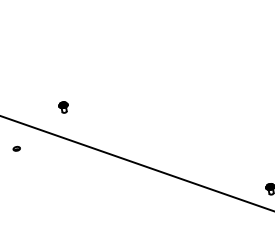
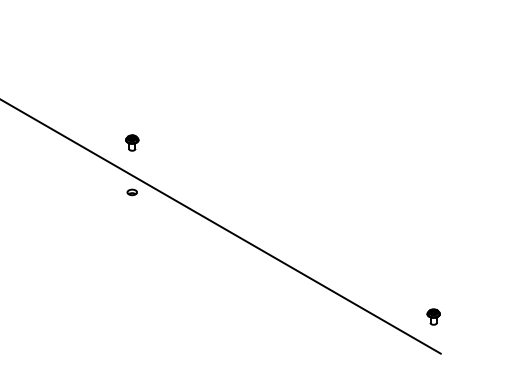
part: (63, 107) -> (132, 142), moved
part: (16, 149) -> (131, 192), moved

